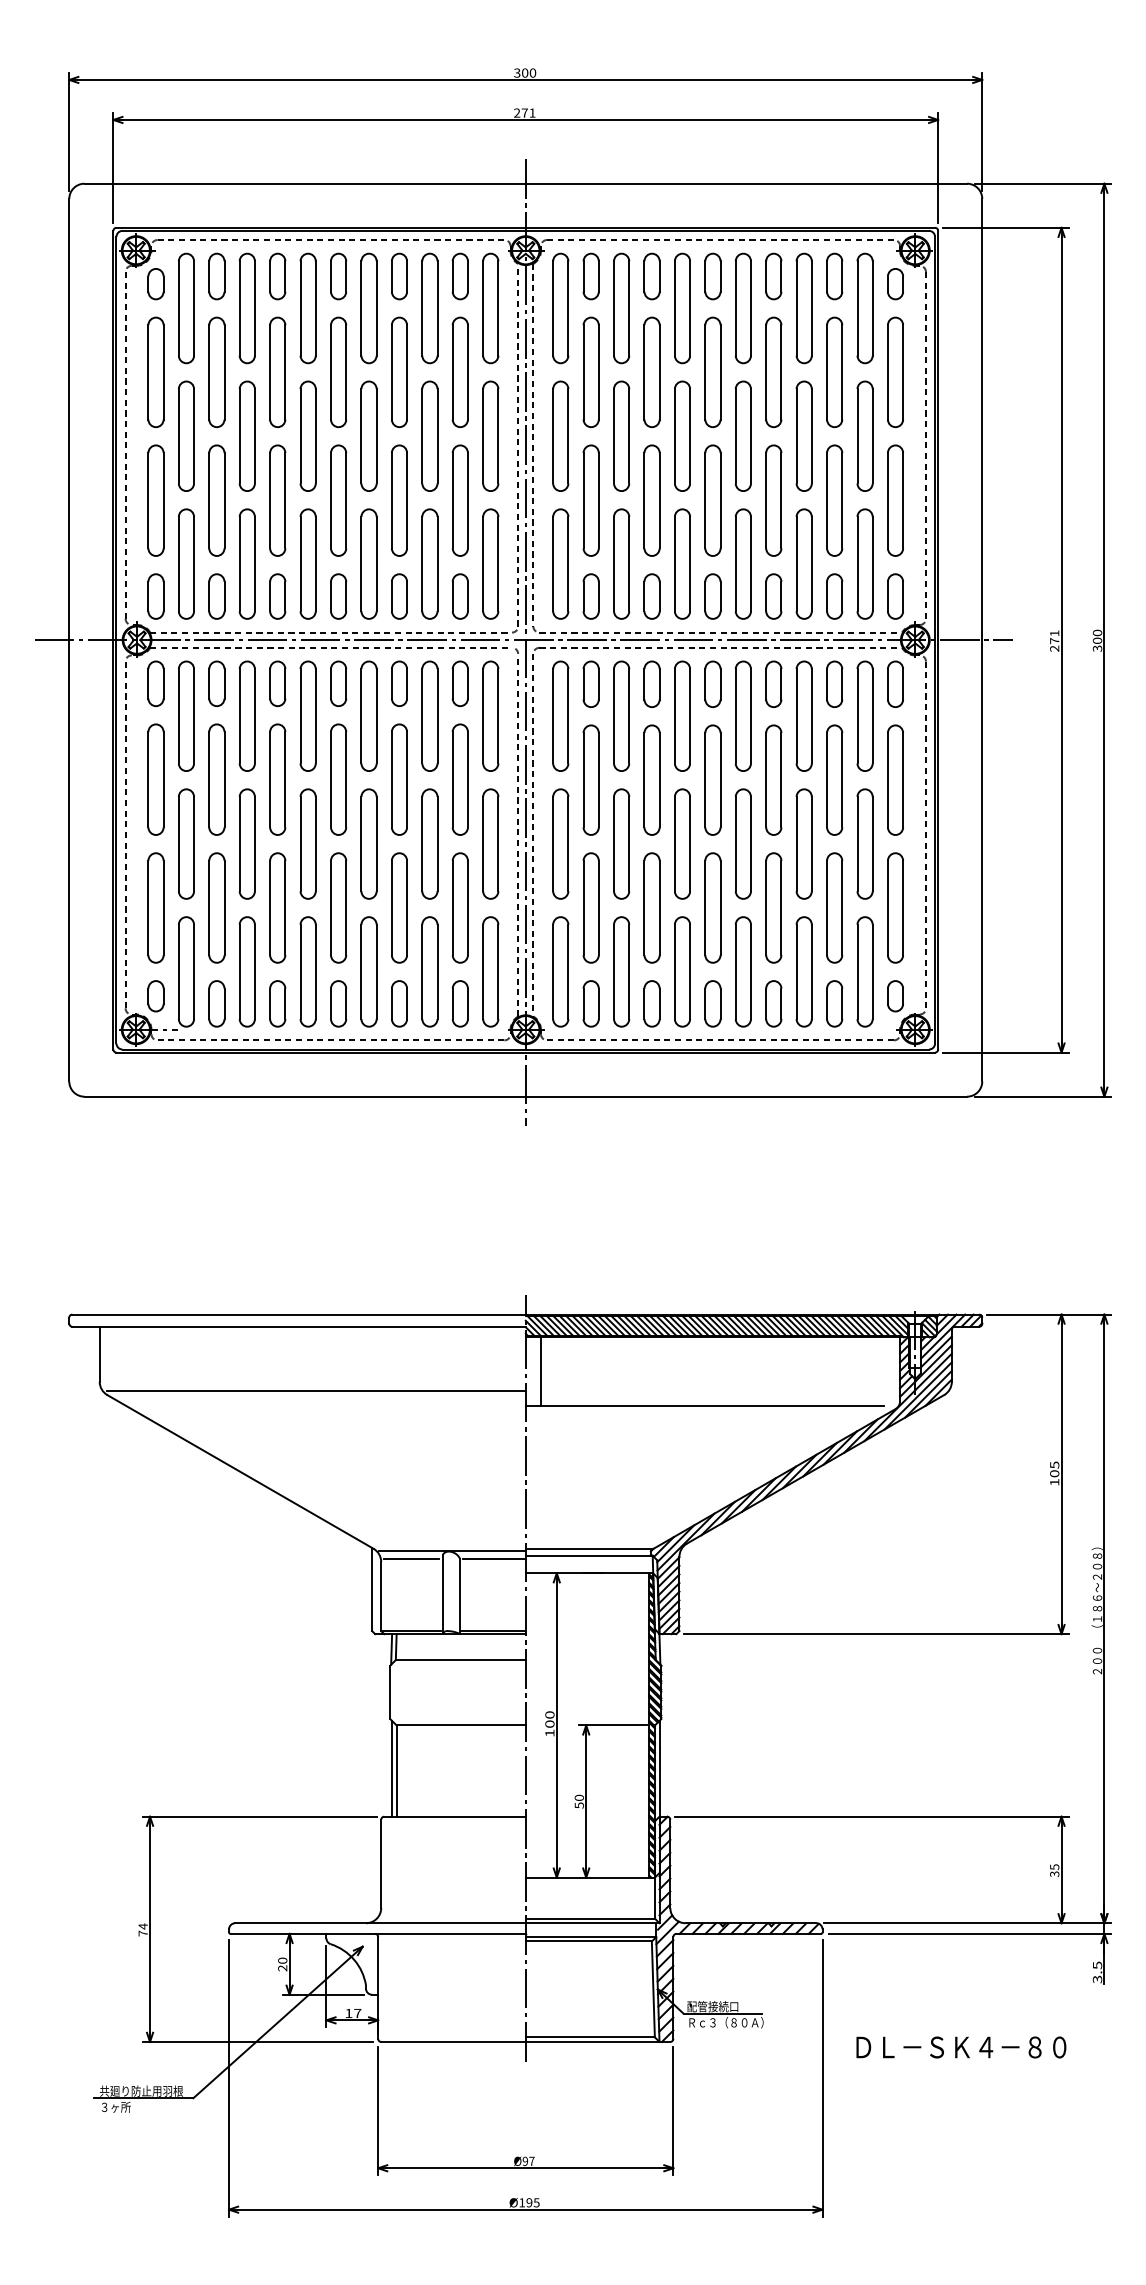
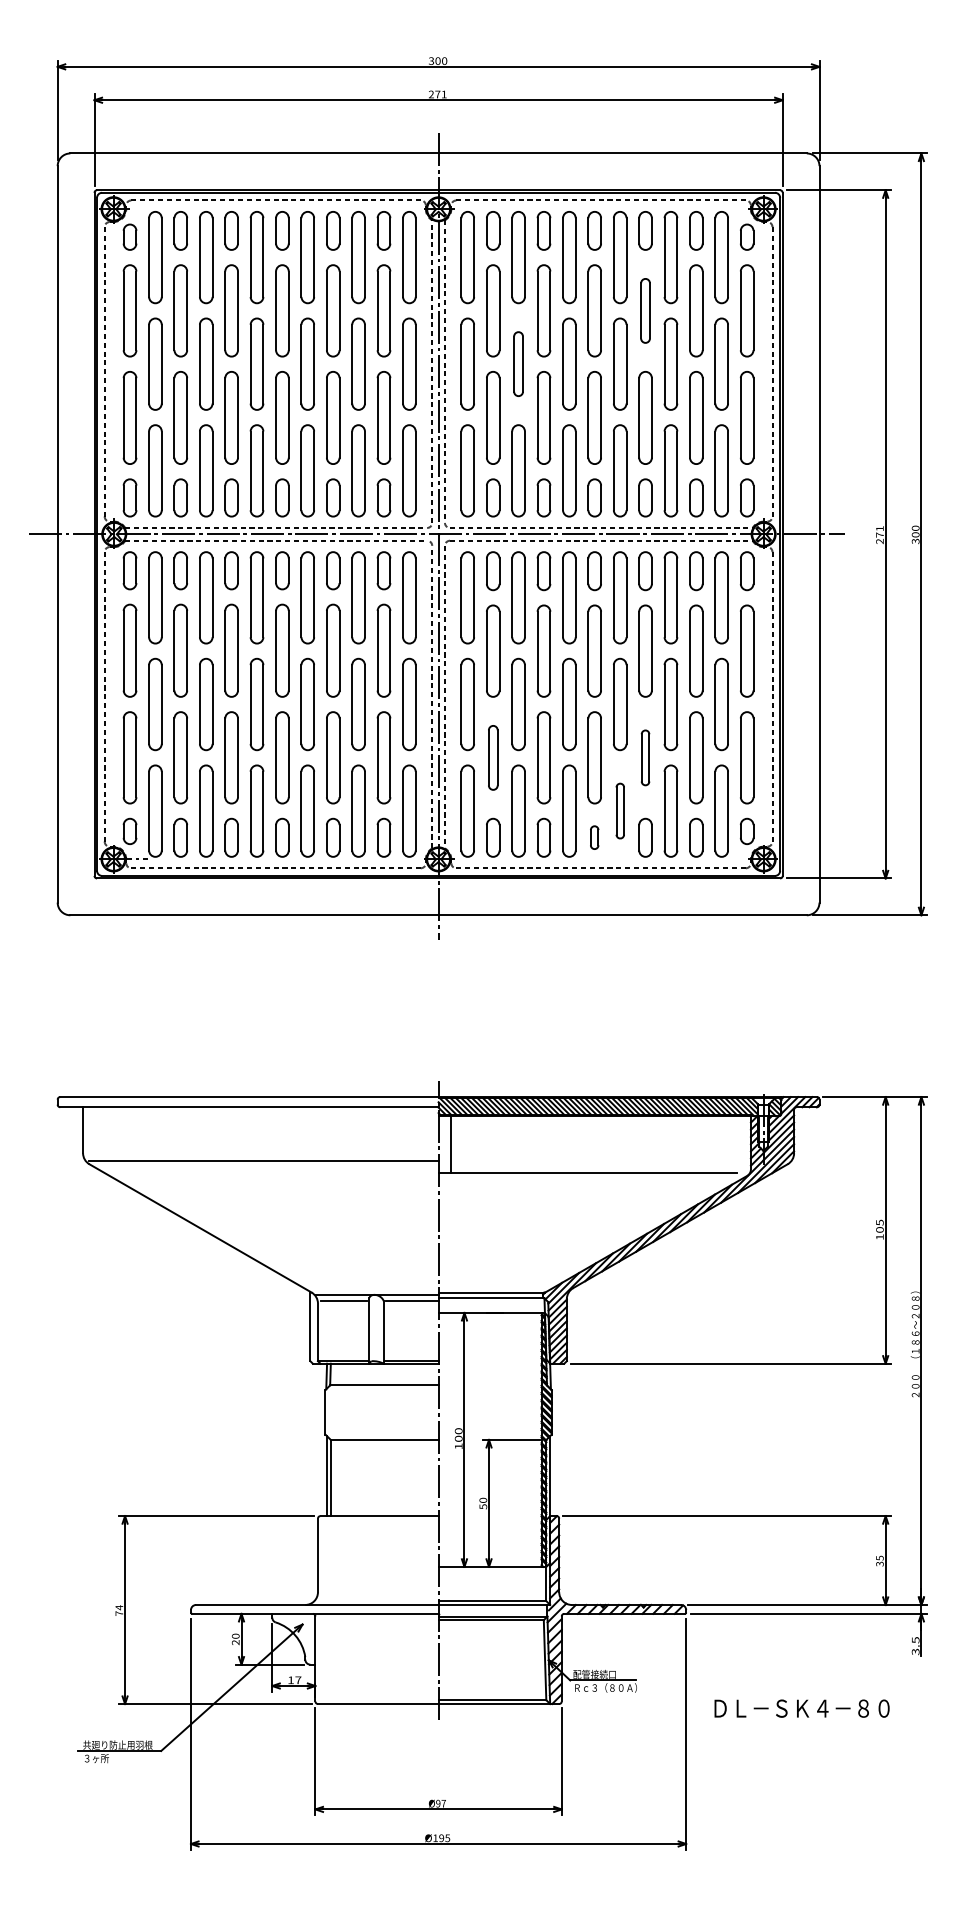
part: (773, 371) -> (645, 310), size x0.7
part: (621, 435) -> (518, 363), size x0.7
part: (591, 907) -> (493, 757), size x0.7
part: (773, 907) -> (645, 757), size x0.6
part: (743, 971) -> (620, 810), size x0.6
part: (712, 1003) -> (594, 837), size x0.6

